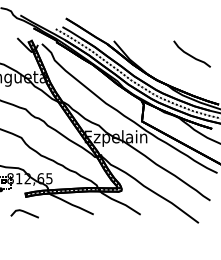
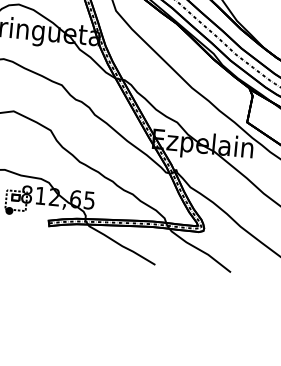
line: (24, 212) -> (44, 251), removed

